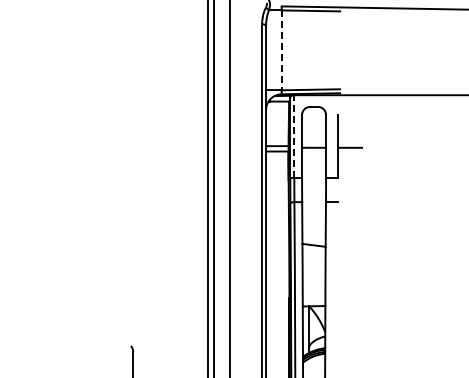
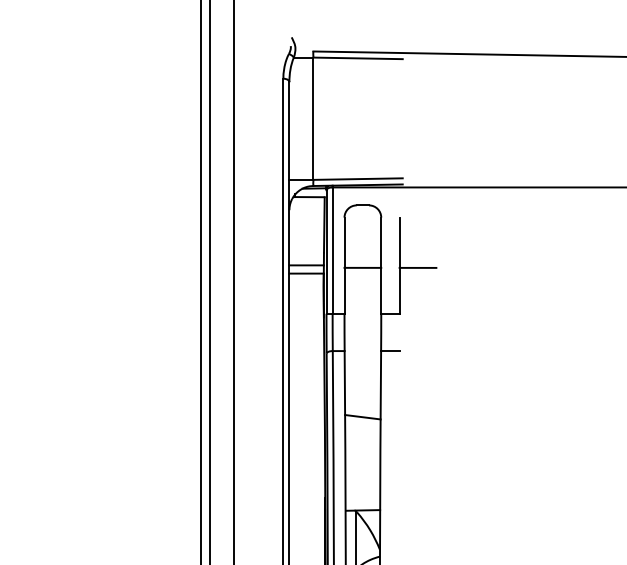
line: (281, 50) -> (313, 118), dashed -> solid
line: (294, 136) -> (332, 250), dashed -> solid

